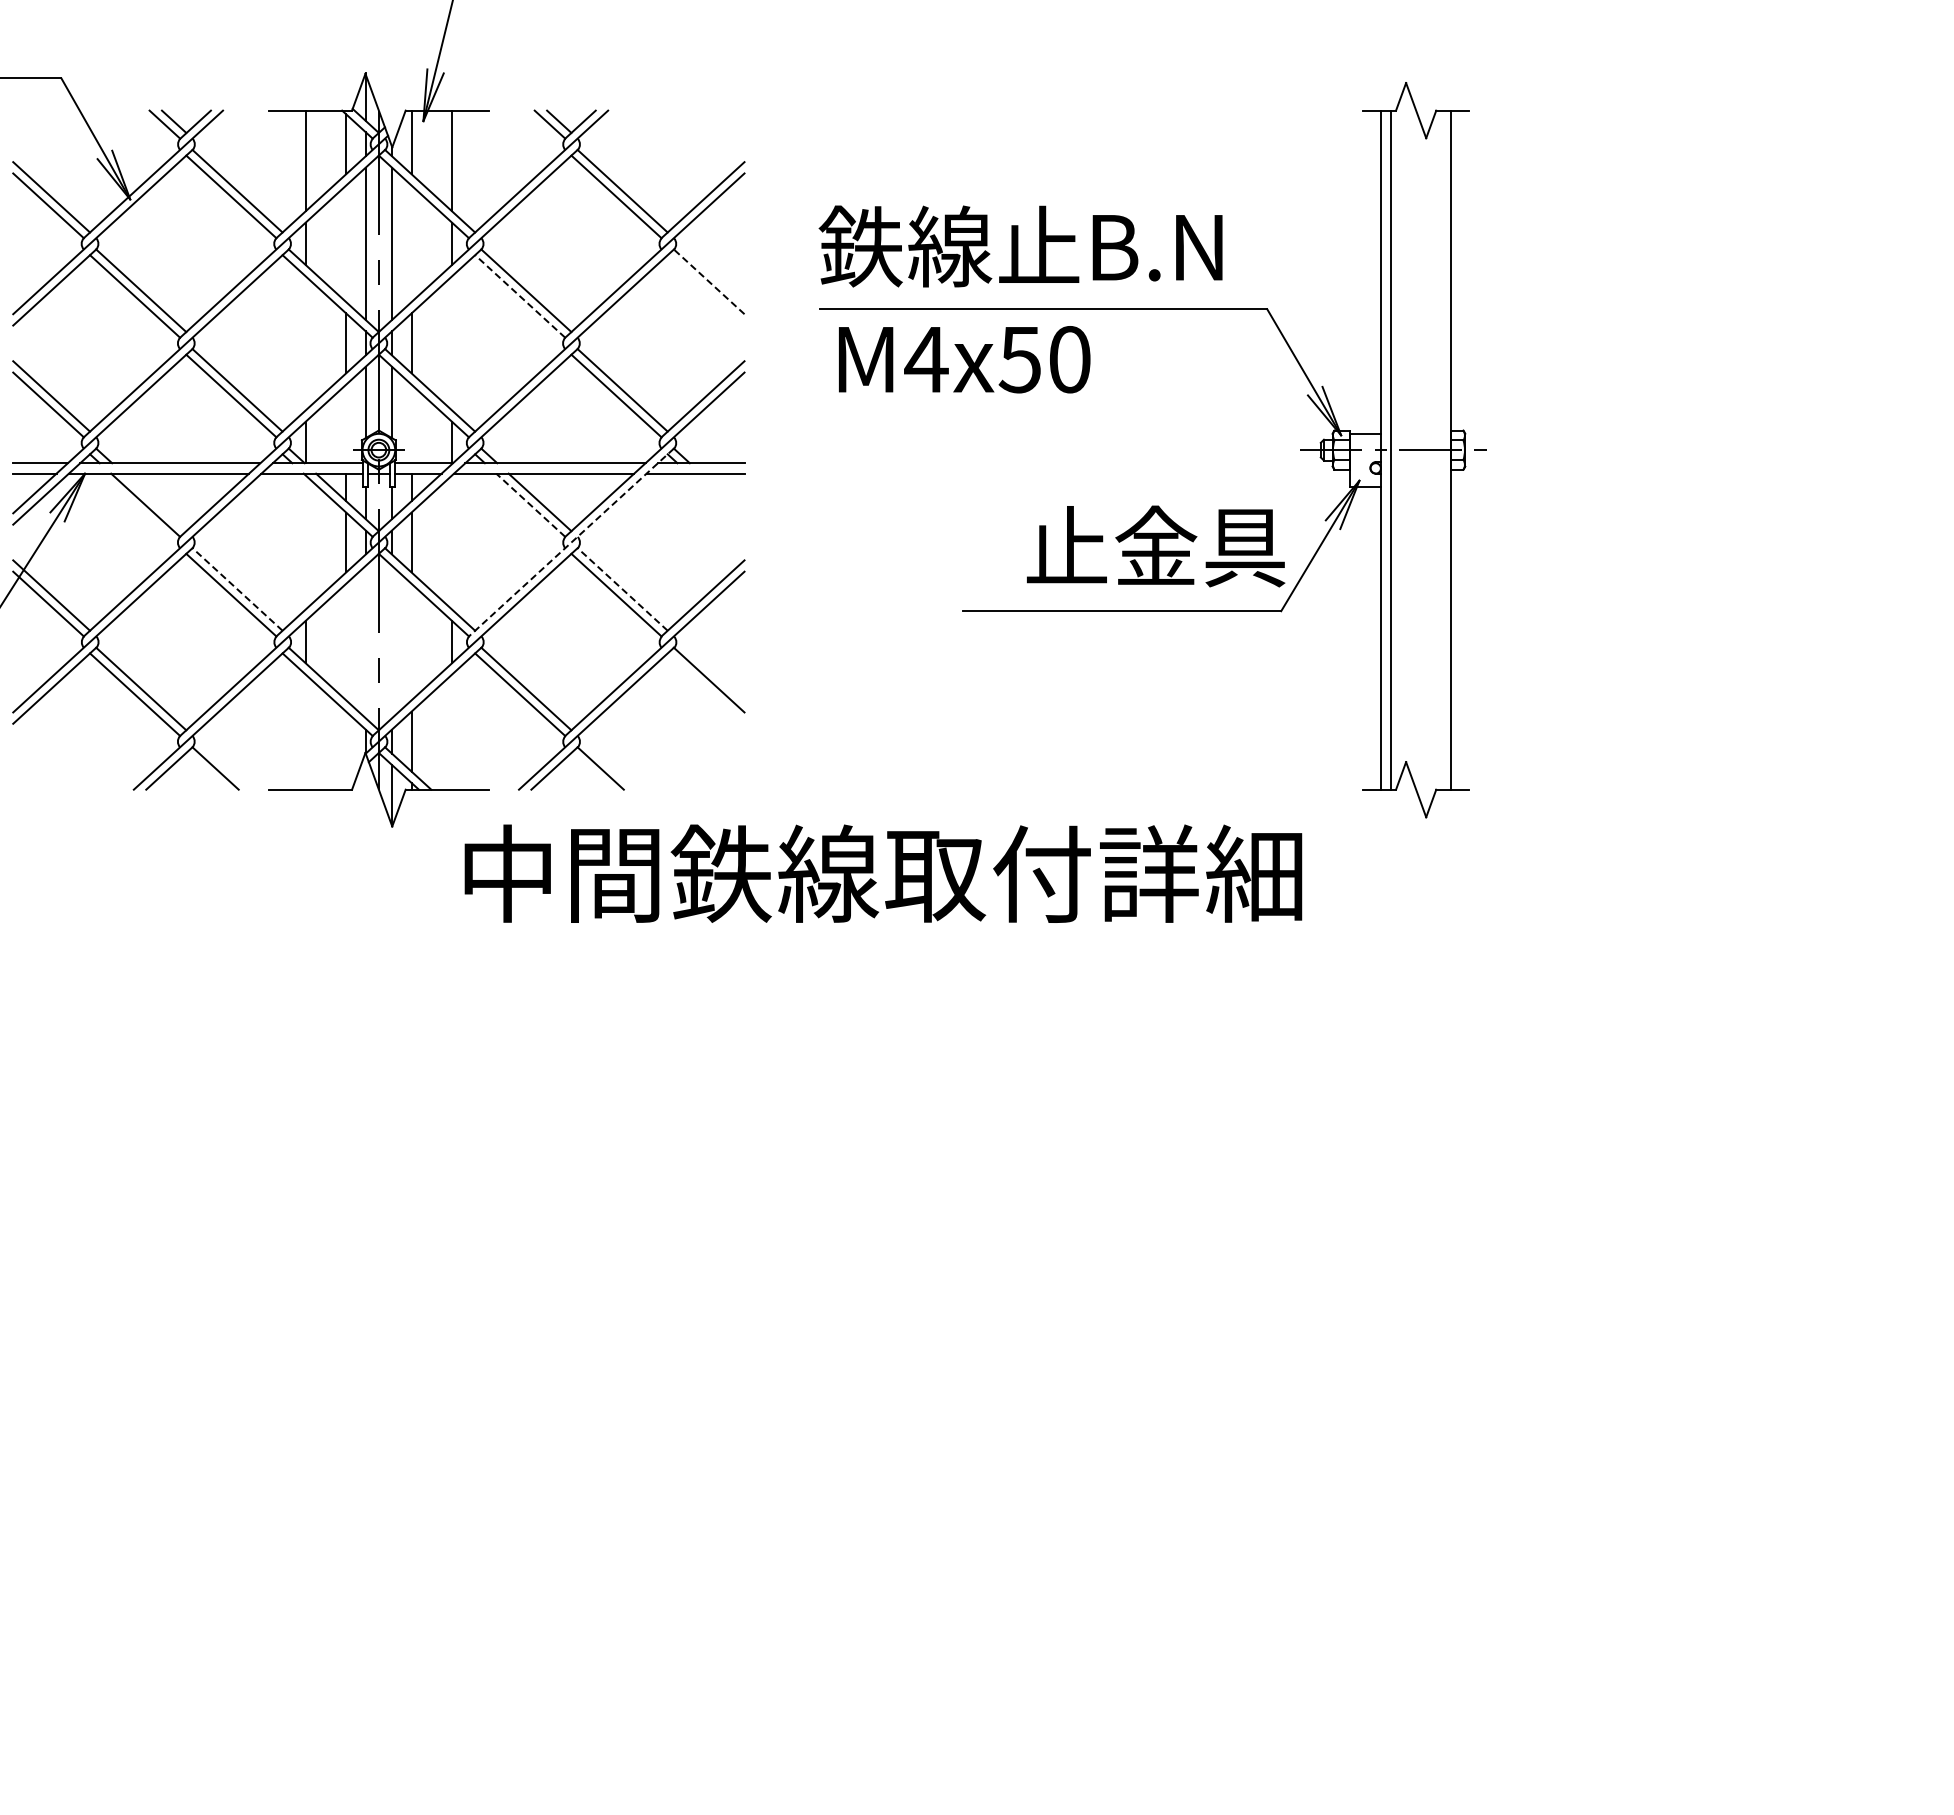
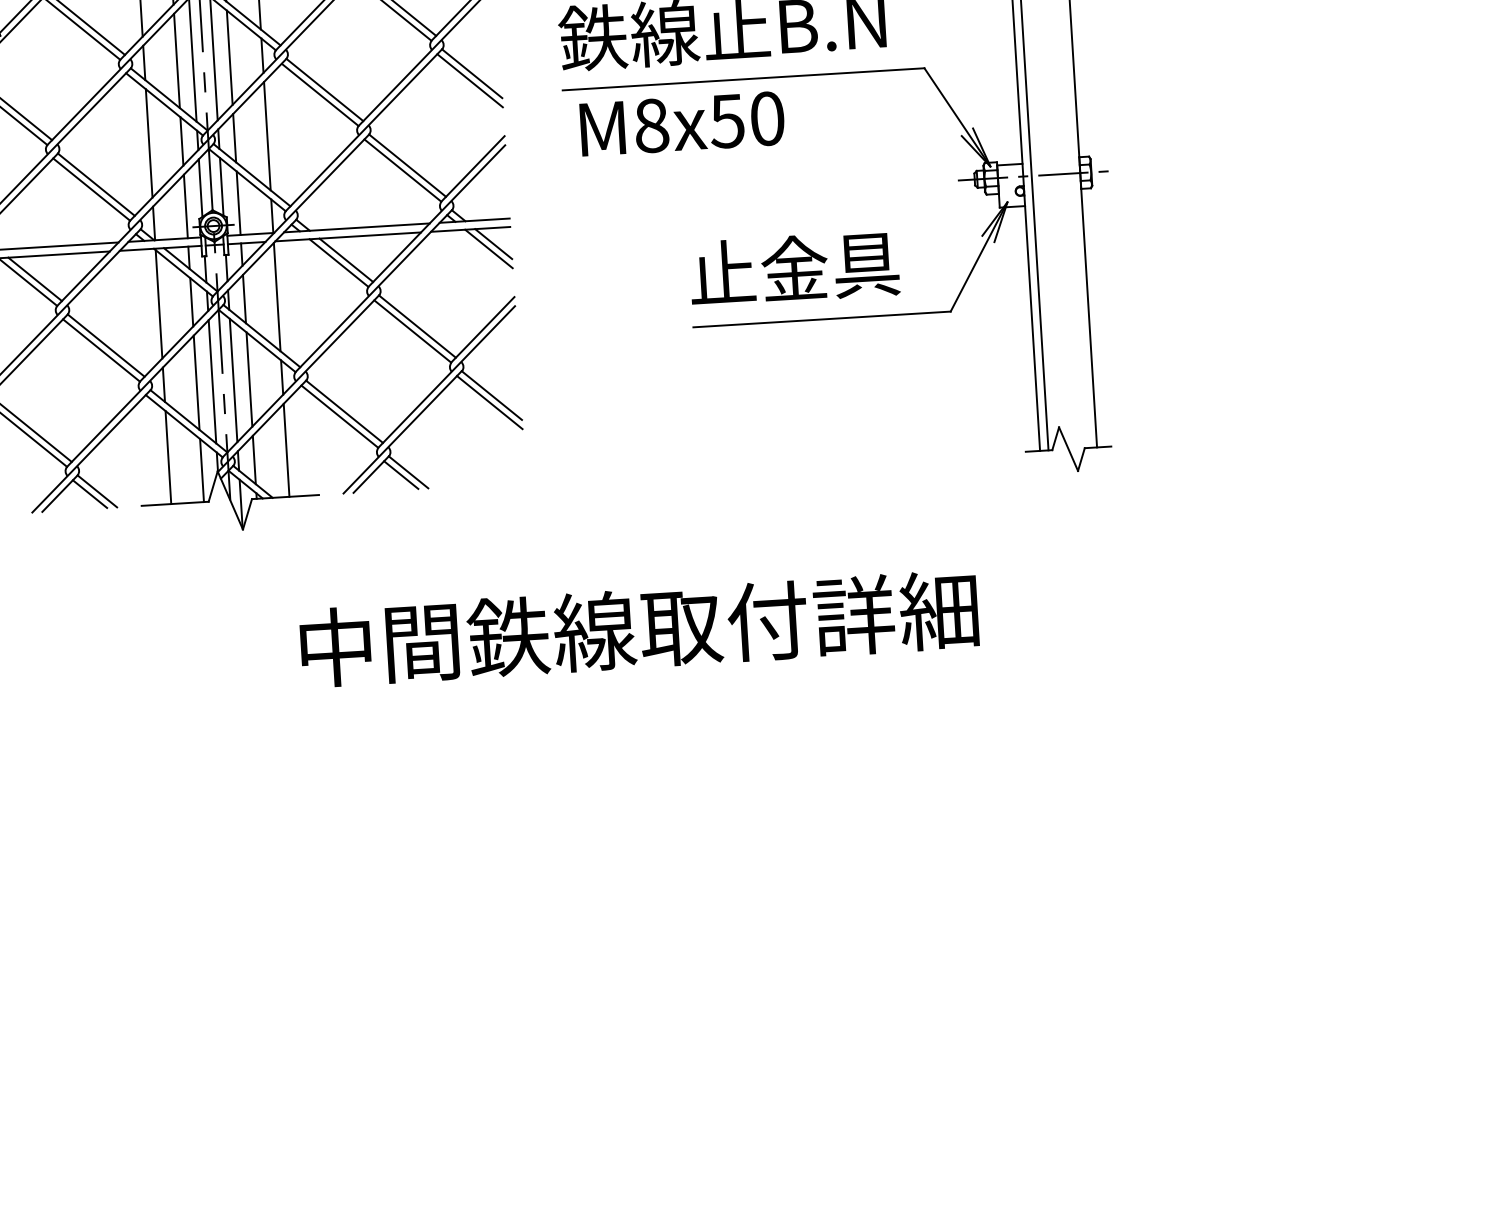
line: (346, 243) -> (177, 60), added
line: (411, 243) -> (229, 57), added
line: (709, 281) -> (472, 73), dashed -> solid
line: (705, 290) -> (469, 80), added
line: (520, 296) -> (320, 94), dashed -> solid
line: (305, 343) -> (148, 143), added
line: (452, 343) -> (267, 136), added
text: (926, 359) -> (651, 125), M4x50 -> M8x50
line: (346, 423) -> (186, 206), added
line: (411, 423) -> (238, 202), added
line: (722, 493) -> (493, 244), added
line: (716, 498) -> (488, 248), added
line: (154, 502) -> (34, 279), added
line: (530, 505) -> (338, 263), dashed -> solid
line: (305, 542) -> (158, 304), added
line: (452, 542) -> (277, 297), added
line: (571, 542) -> (373, 291), dashed -> solid
text: (1156, 546) -> (794, 268), moved
line: (237, 589) -> (106, 345), dashed -> solid
line: (622, 589) -> (417, 326), dashed -> solid
line: (346, 641) -> (196, 382), added
line: (365, 641) -> (212, 381), added
line: (391, 641) -> (233, 380), added
line: (411, 641) -> (249, 379), added
line: (705, 688) -> (489, 402), added
line: (305, 731) -> (168, 457), added
line: (452, 731) -> (286, 449), added
line: (346, 750) -> (202, 470), added
line: (206, 770) -> (90, 493), added
line: (591, 770) -> (401, 474), added
text: (883, 873) -> (639, 628), moved

